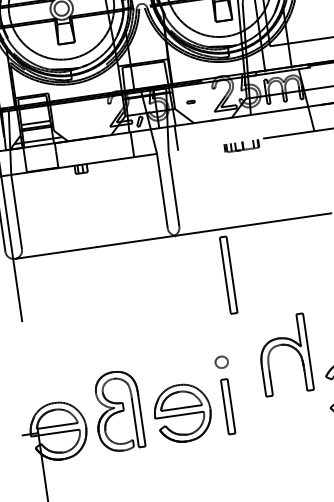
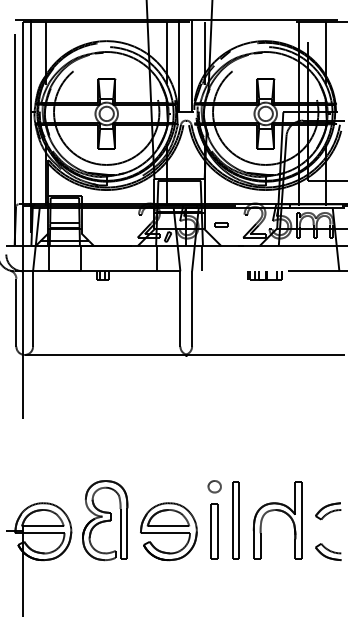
part: (191, 101) -> (221, 224), size x1.67
part: (228, 275) -> (235, 520), moved
part: (282, 346) -> (277, 511), moved

